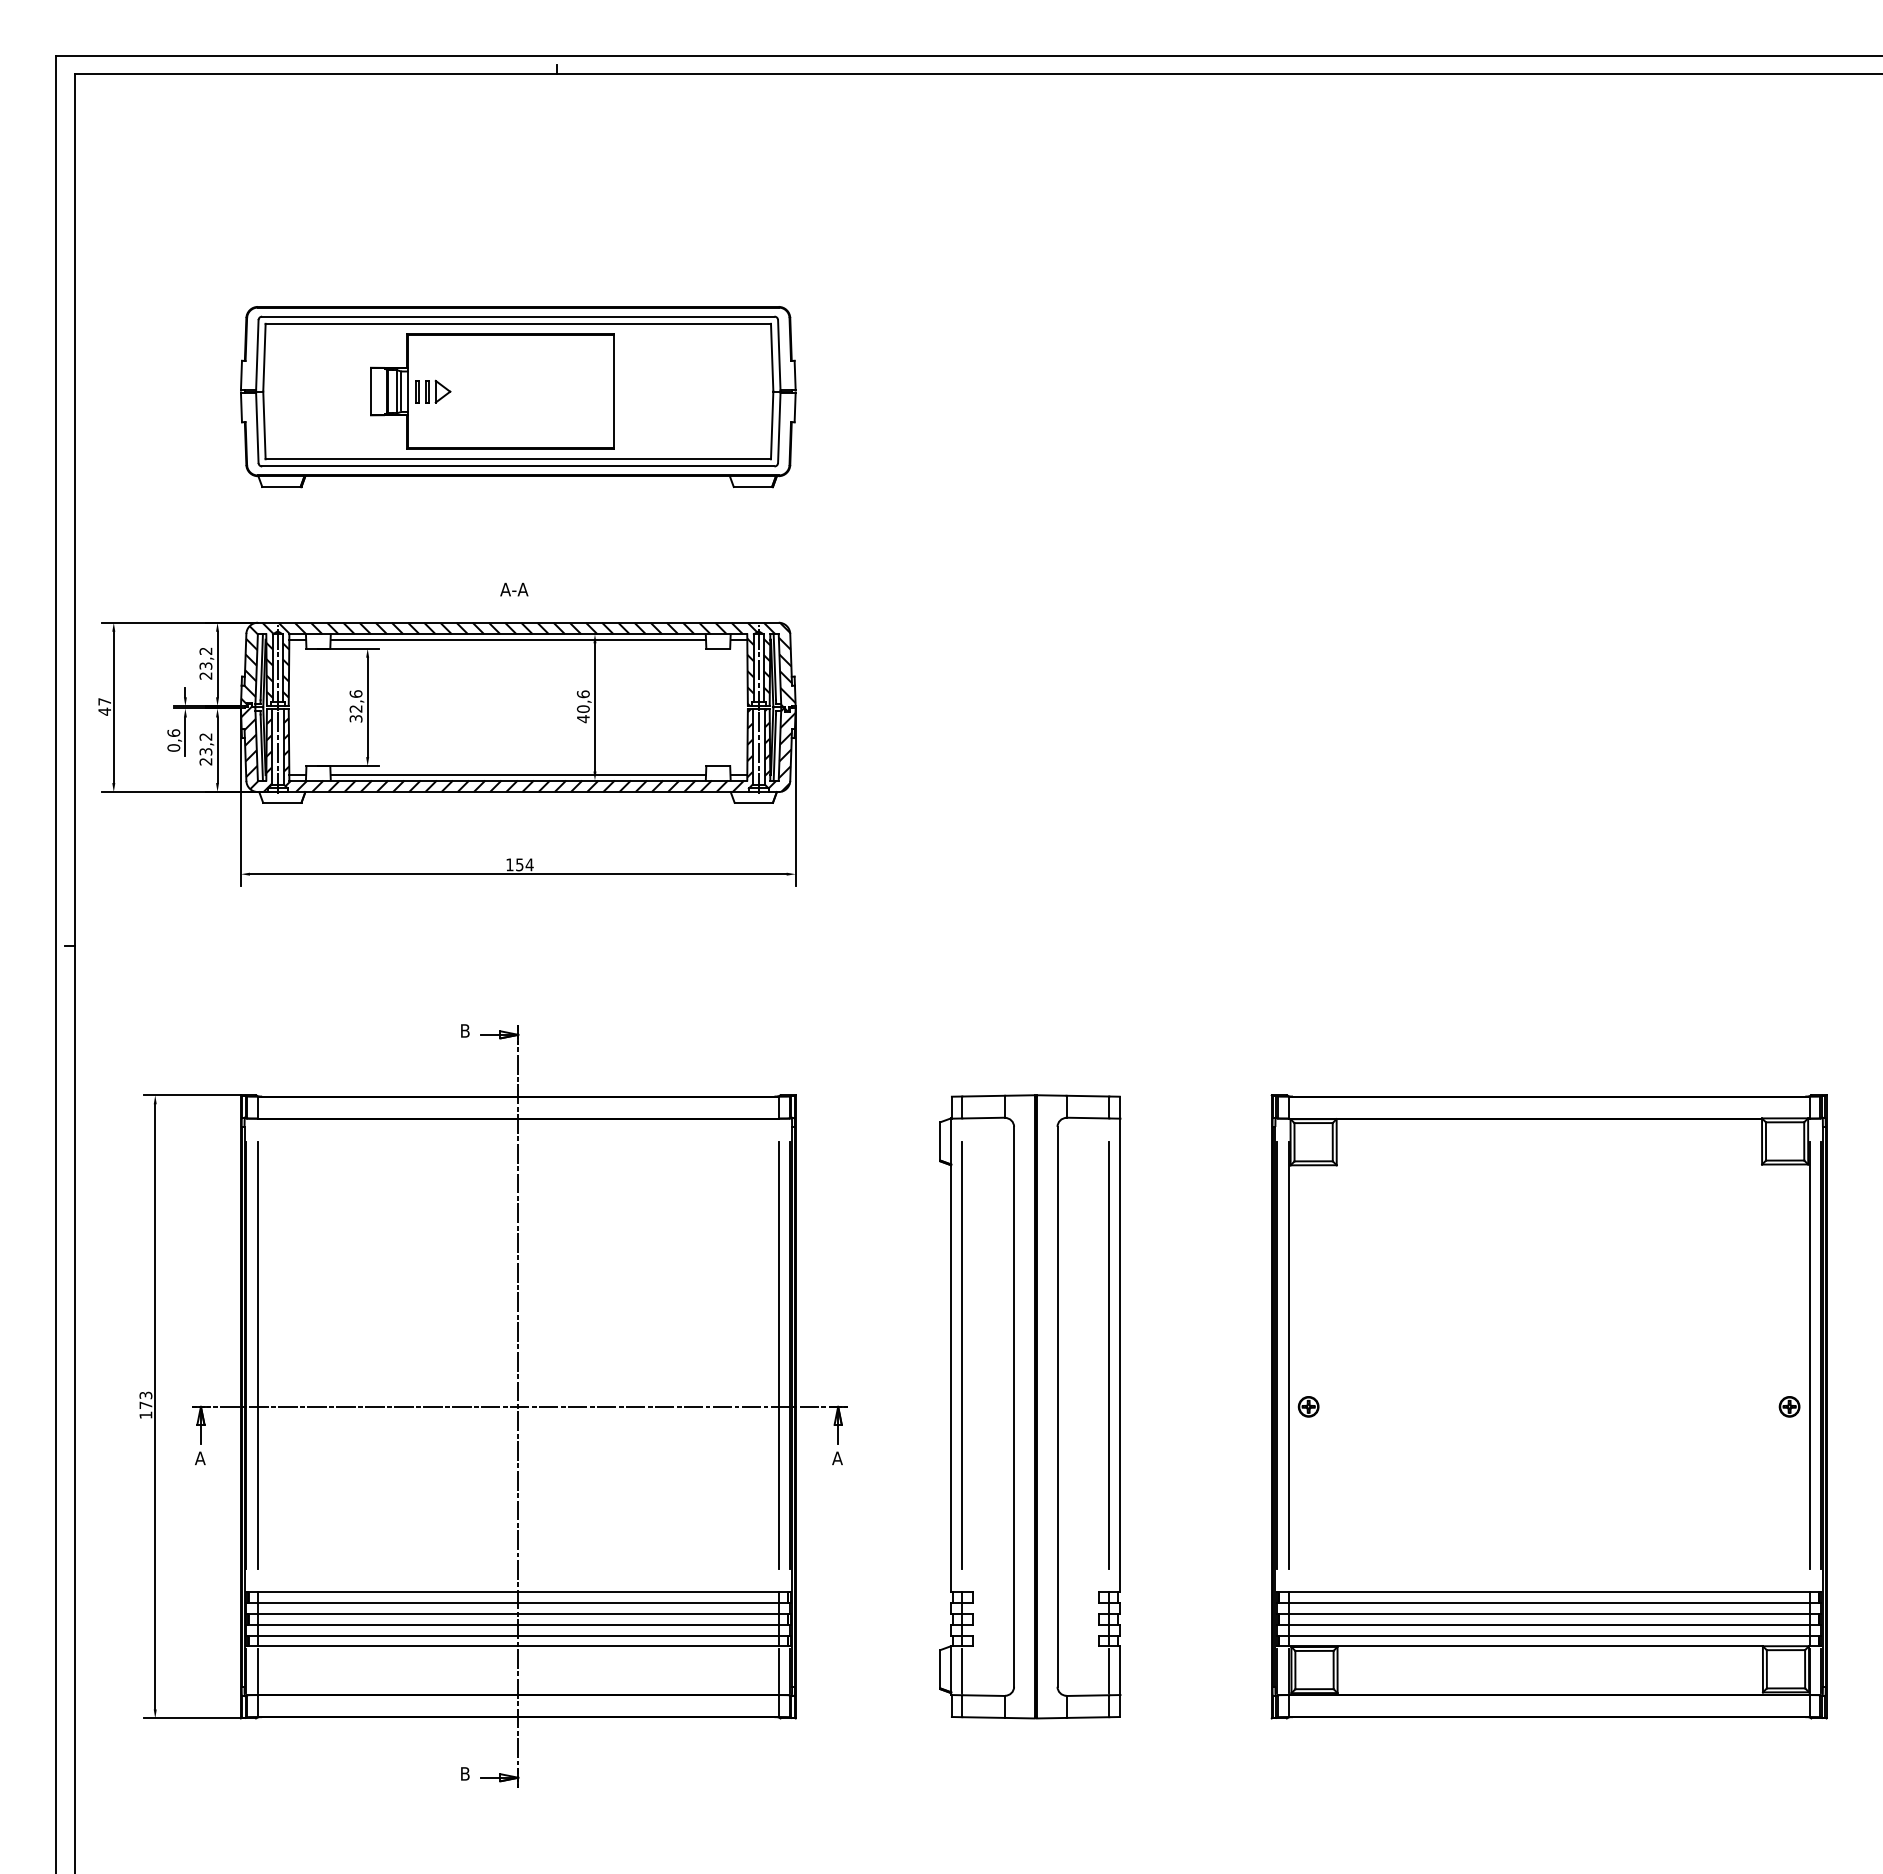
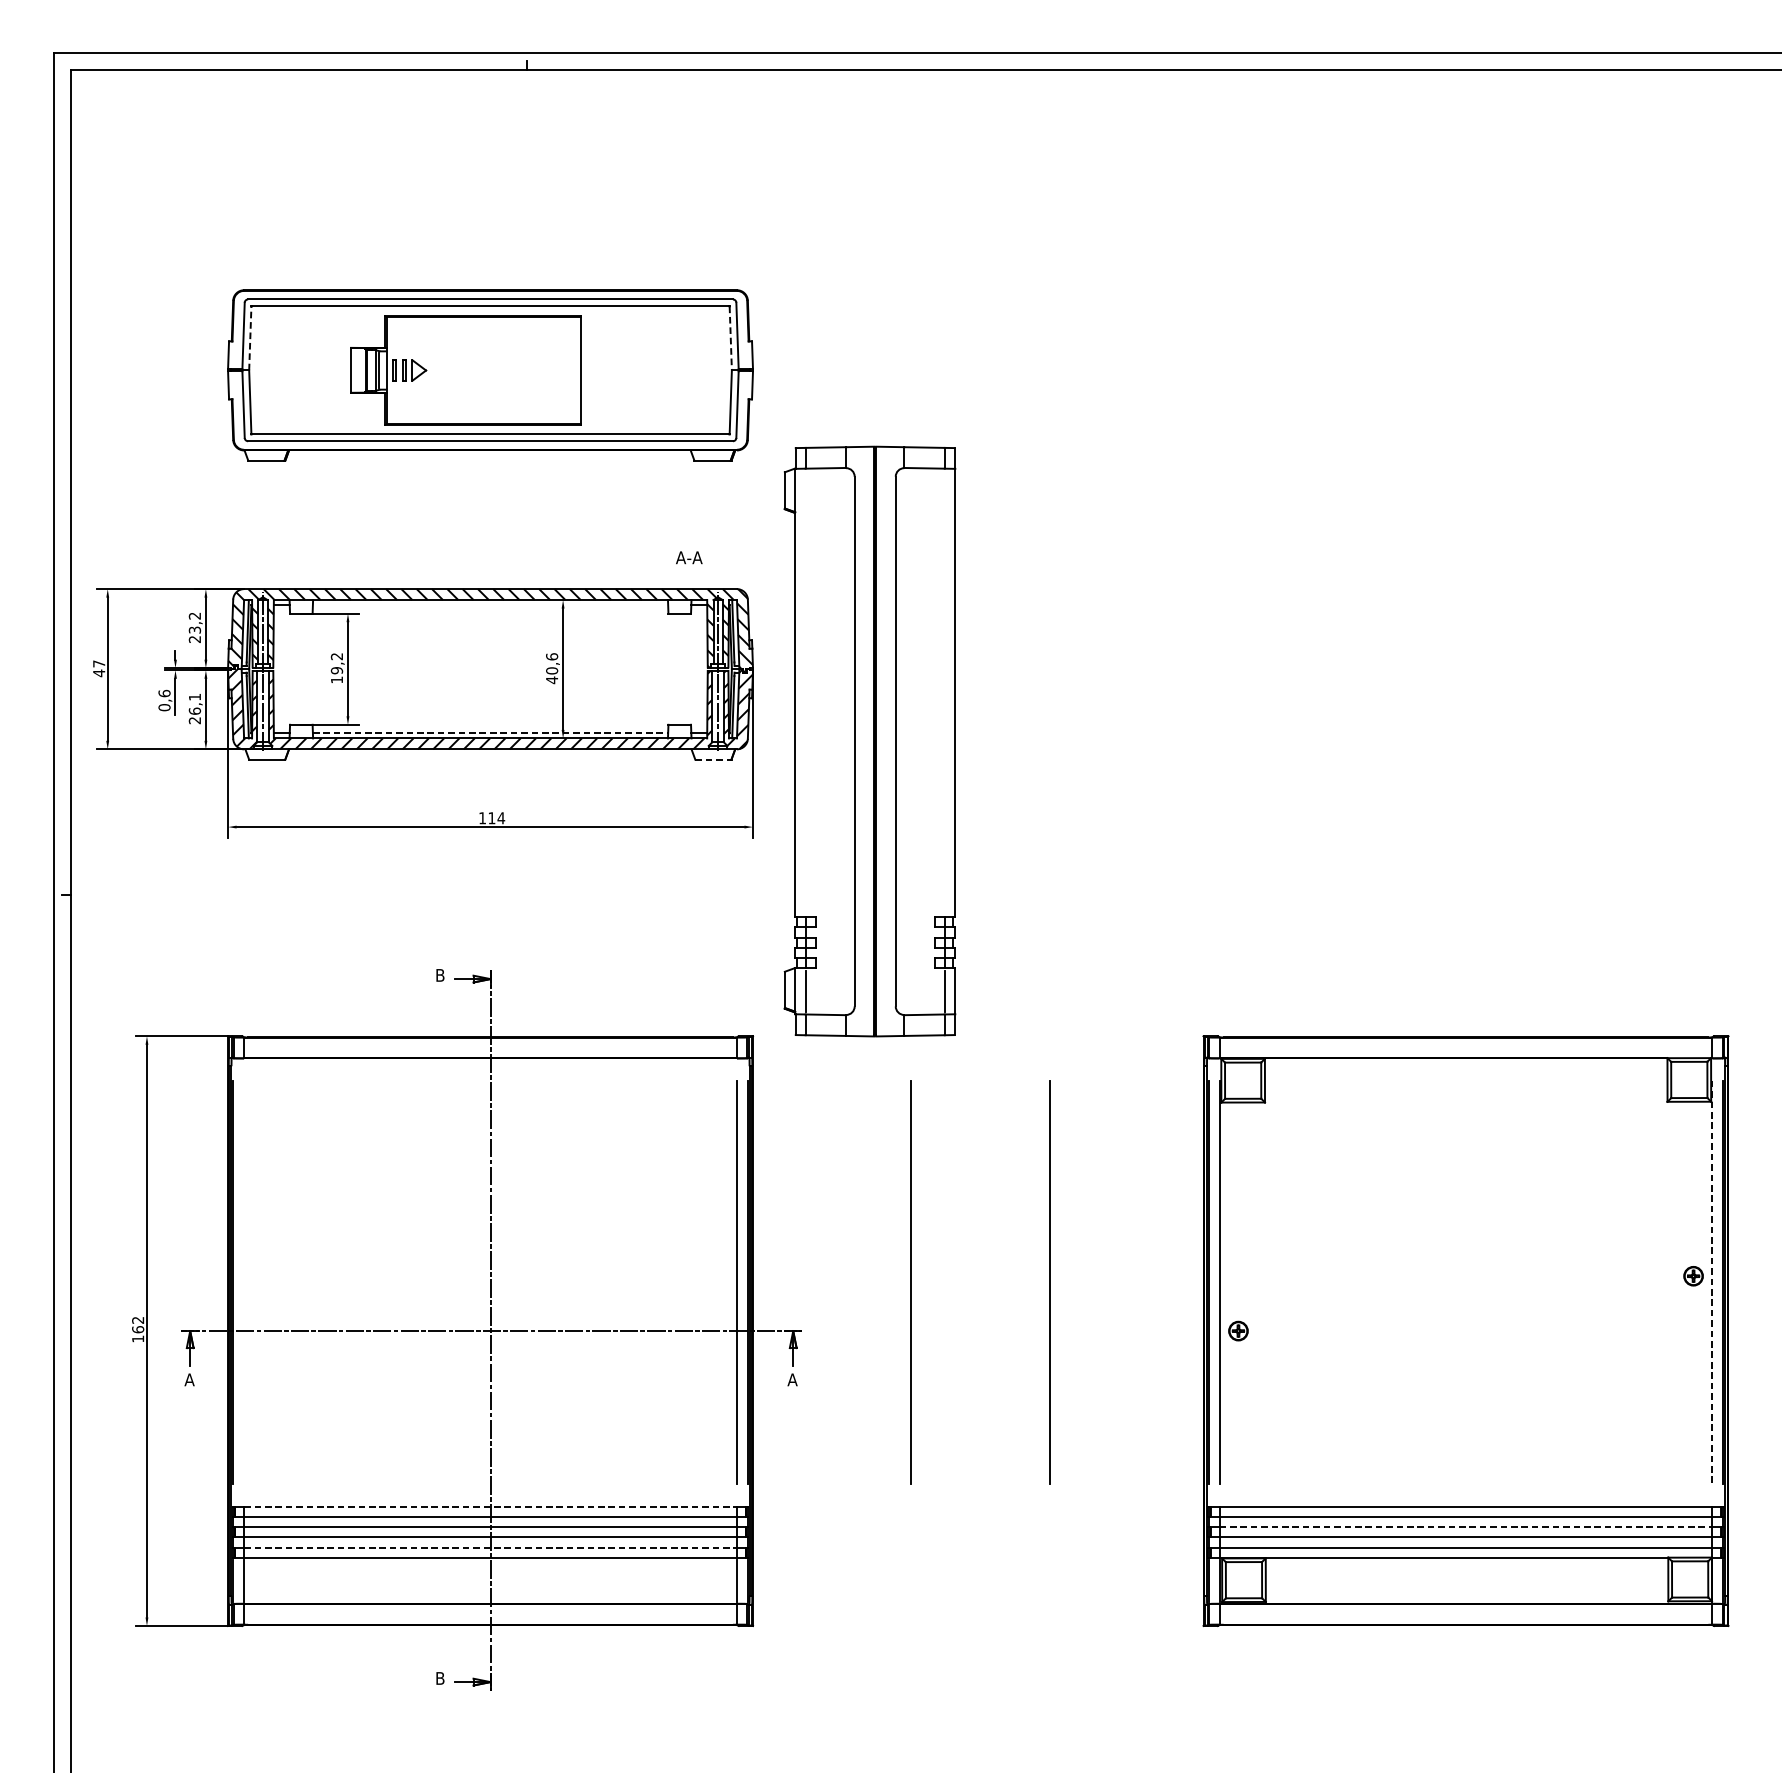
line: (264, 357) -> (250, 338), solid -> dashed
line: (772, 357) -> (731, 338), solid -> dashed
text: (514, 589) -> (689, 557), moved
line: (518, 639) -> (490, 604), removed
text: (355, 706) -> (336, 668), 32,6 -> 19,2
text: (205, 744) -> (194, 704), 23,2 -> 26,1
line: (518, 775) -> (490, 733), solid -> dashed
line: (754, 802) -> (714, 759), solid -> dashed
text: (519, 864) -> (491, 817), 154 -> 114
line: (257, 1355) -> (243, 1282), removed
line: (1809, 1356) -> (1712, 1283), solid -> dashed
text: (145, 1400) -> (137, 1325), 173 -> 162
part: (1030, 1406) -> (870, 741), moved
part: (1789, 1406) -> (1693, 1275), moved
line: (518, 1592) -> (490, 1506), solid -> dashed
line: (1549, 1614) -> (1466, 1527), solid -> dashed
line: (518, 1635) -> (490, 1547), solid -> dashed

